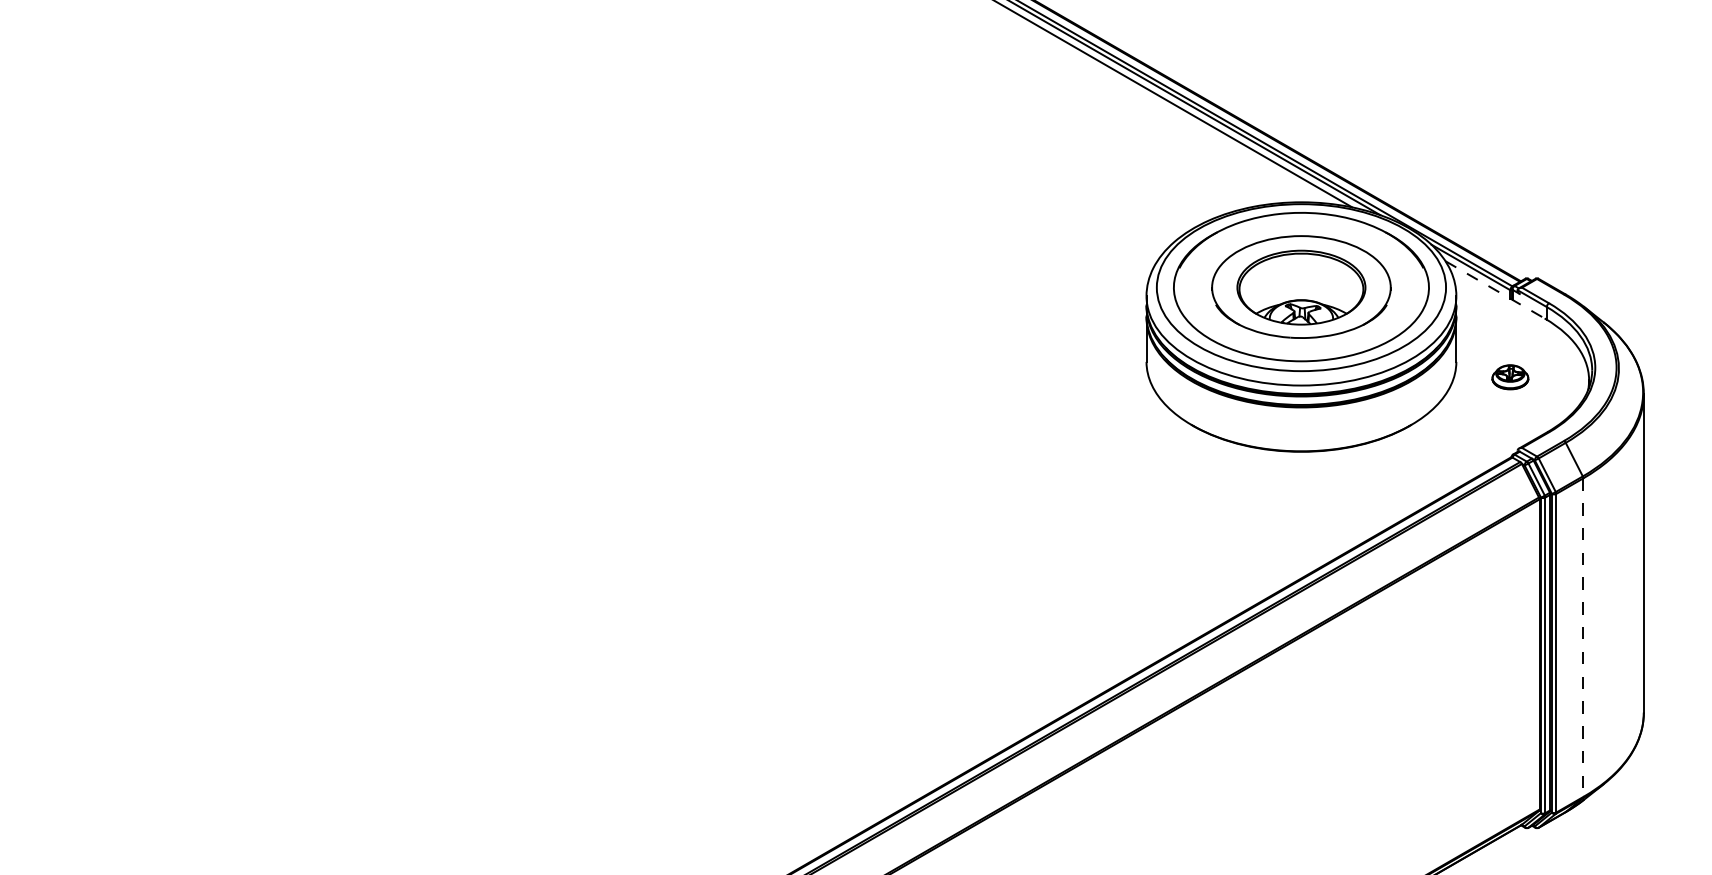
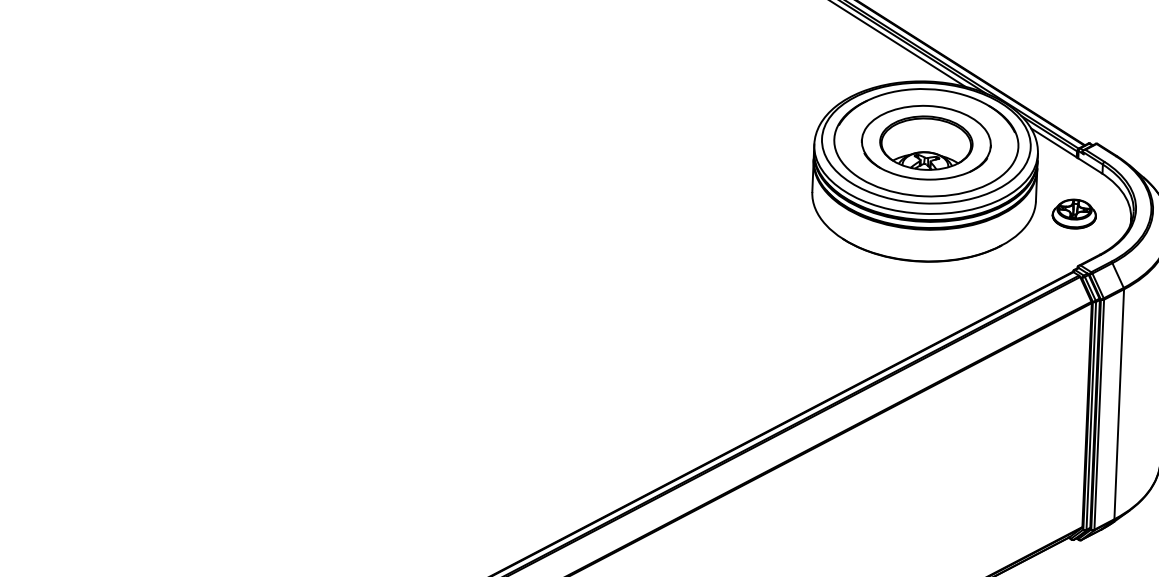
line: (1495, 290) -> (1066, 151), dashed -> solid
part: (1510, 377) -> (1074, 214), size x1.67
line: (1583, 638) -> (1119, 404), dashed -> solid

